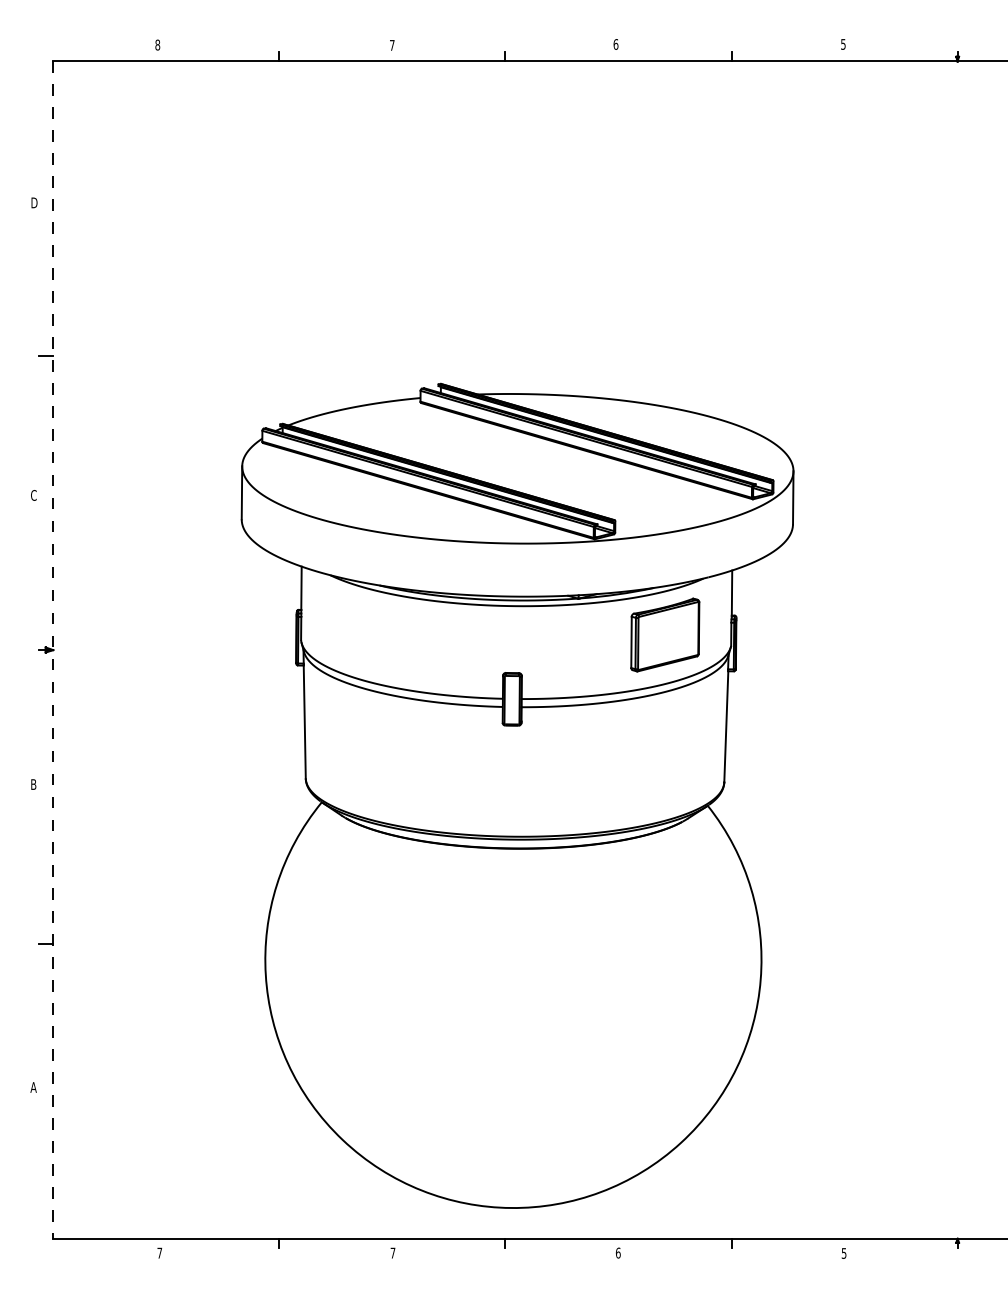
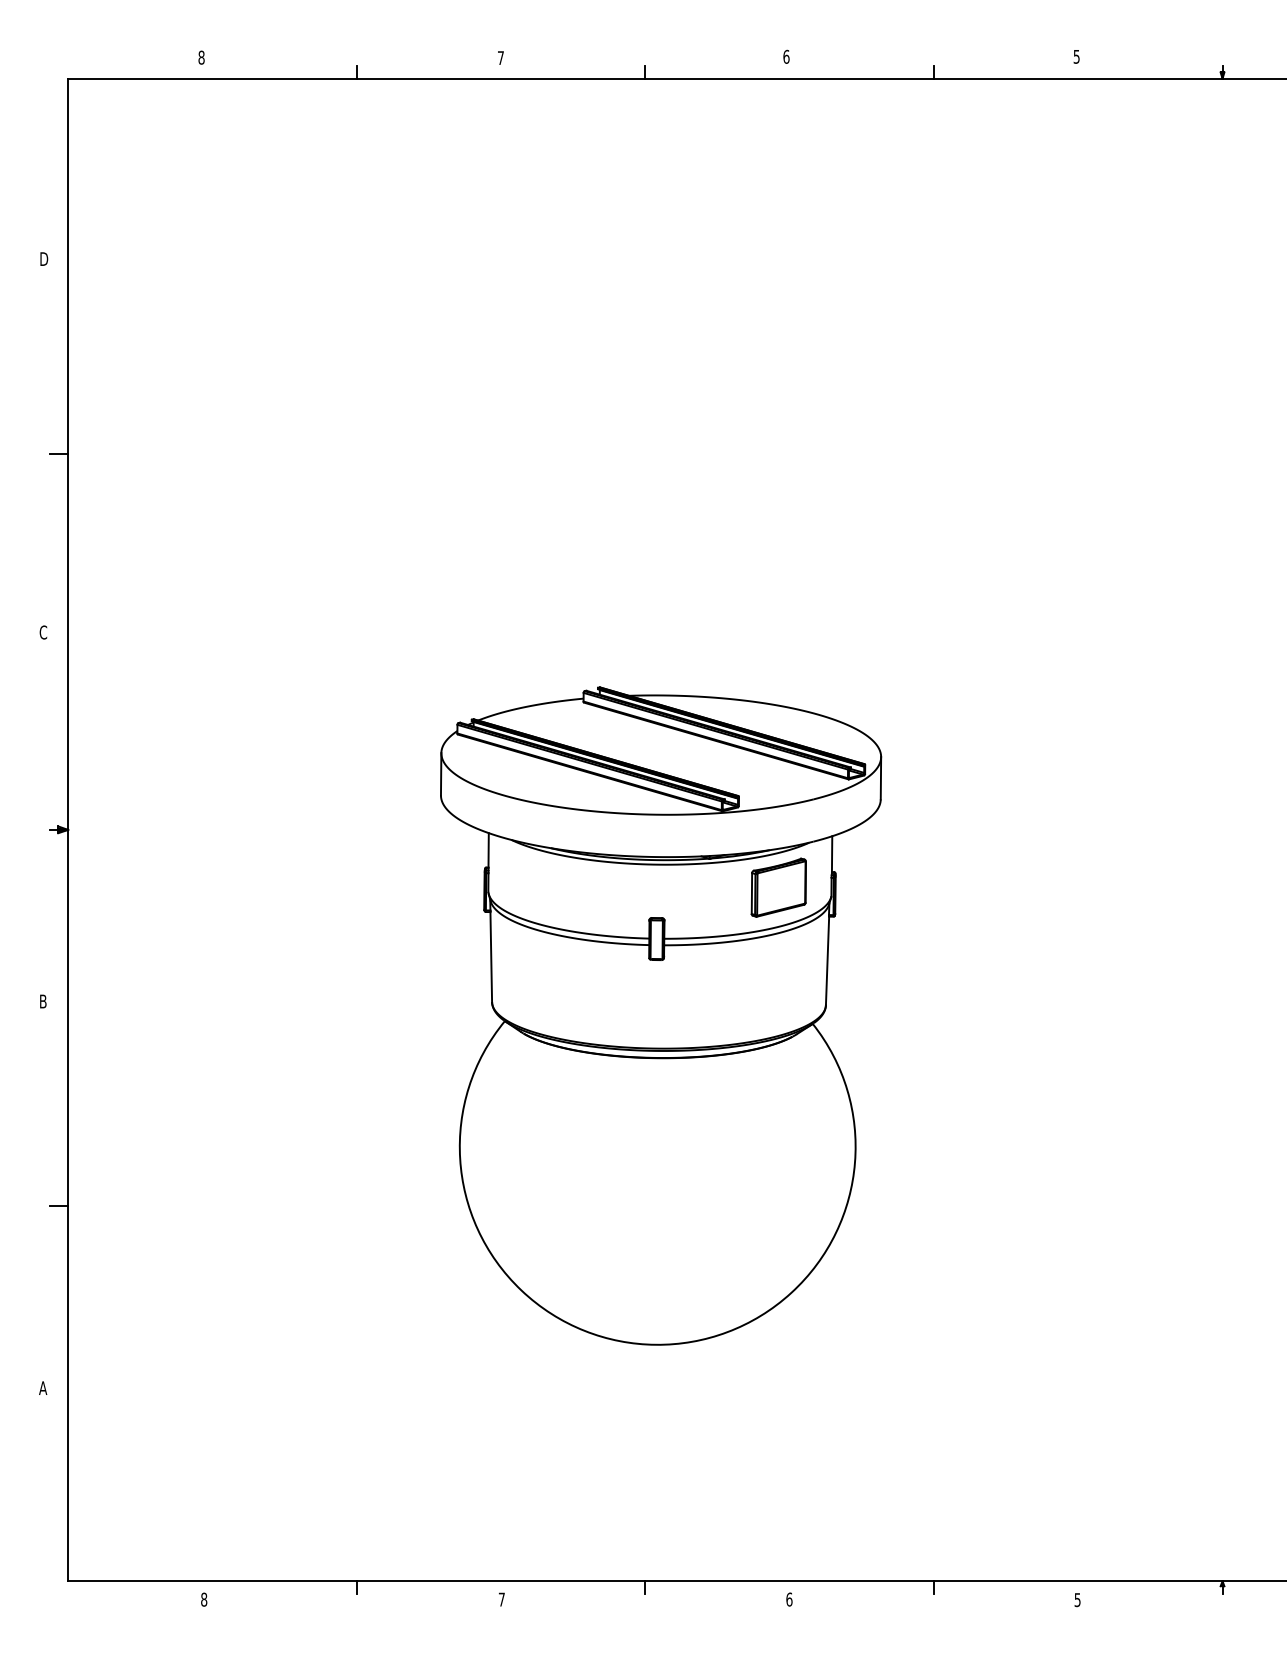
line: (53, 650) -> (68, 830), dashed -> solid
part: (517, 795) -> (660, 1015), size x0.62
text: (159, 1252) -> (203, 1598), 7 -> 8

